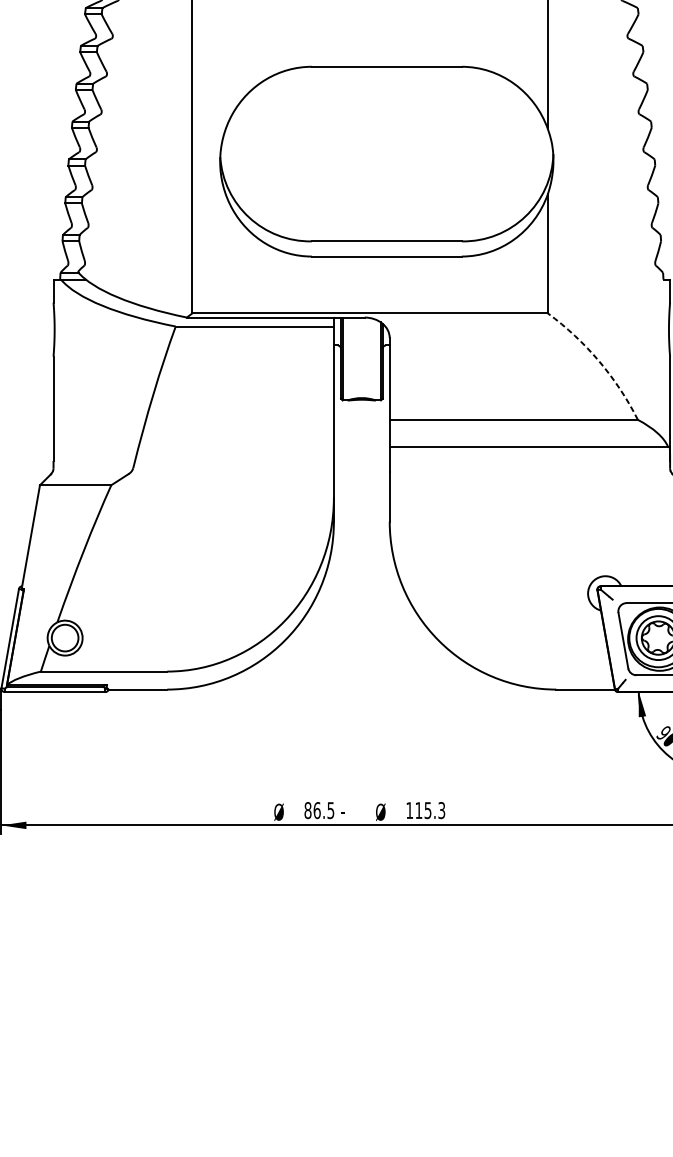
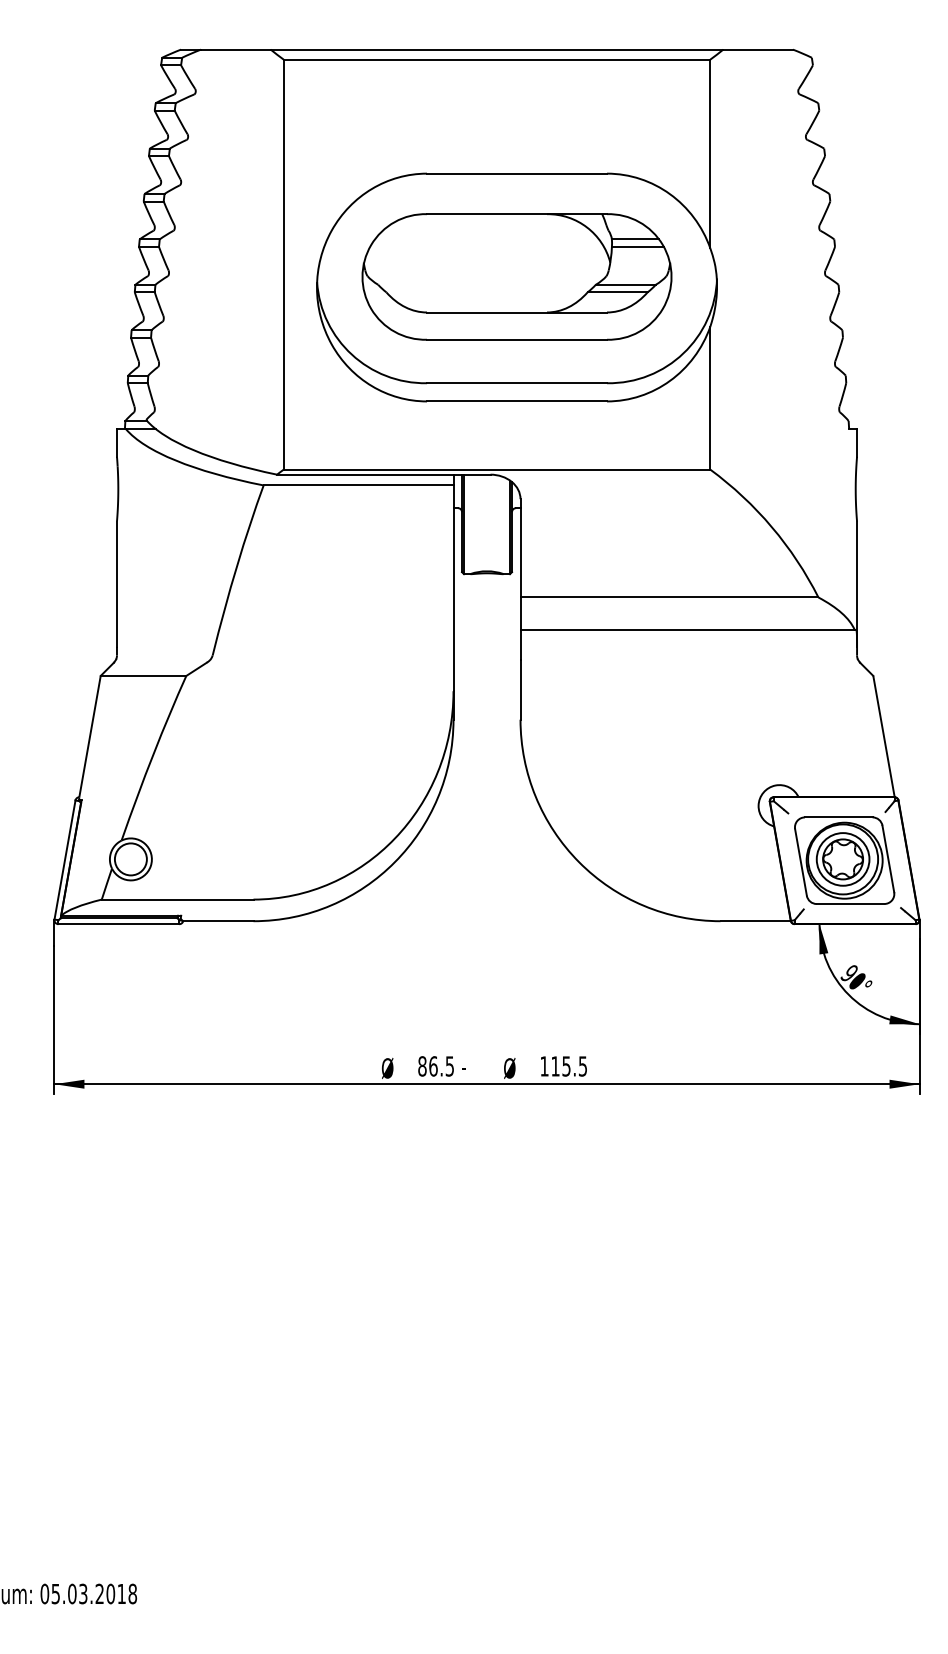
part: (386, 152) -> (516, 276), added
arc: (598, 361) -> (771, 527), dashed -> solid
text: (442, 809) -> (583, 1065), 115.3 -> 115.5

